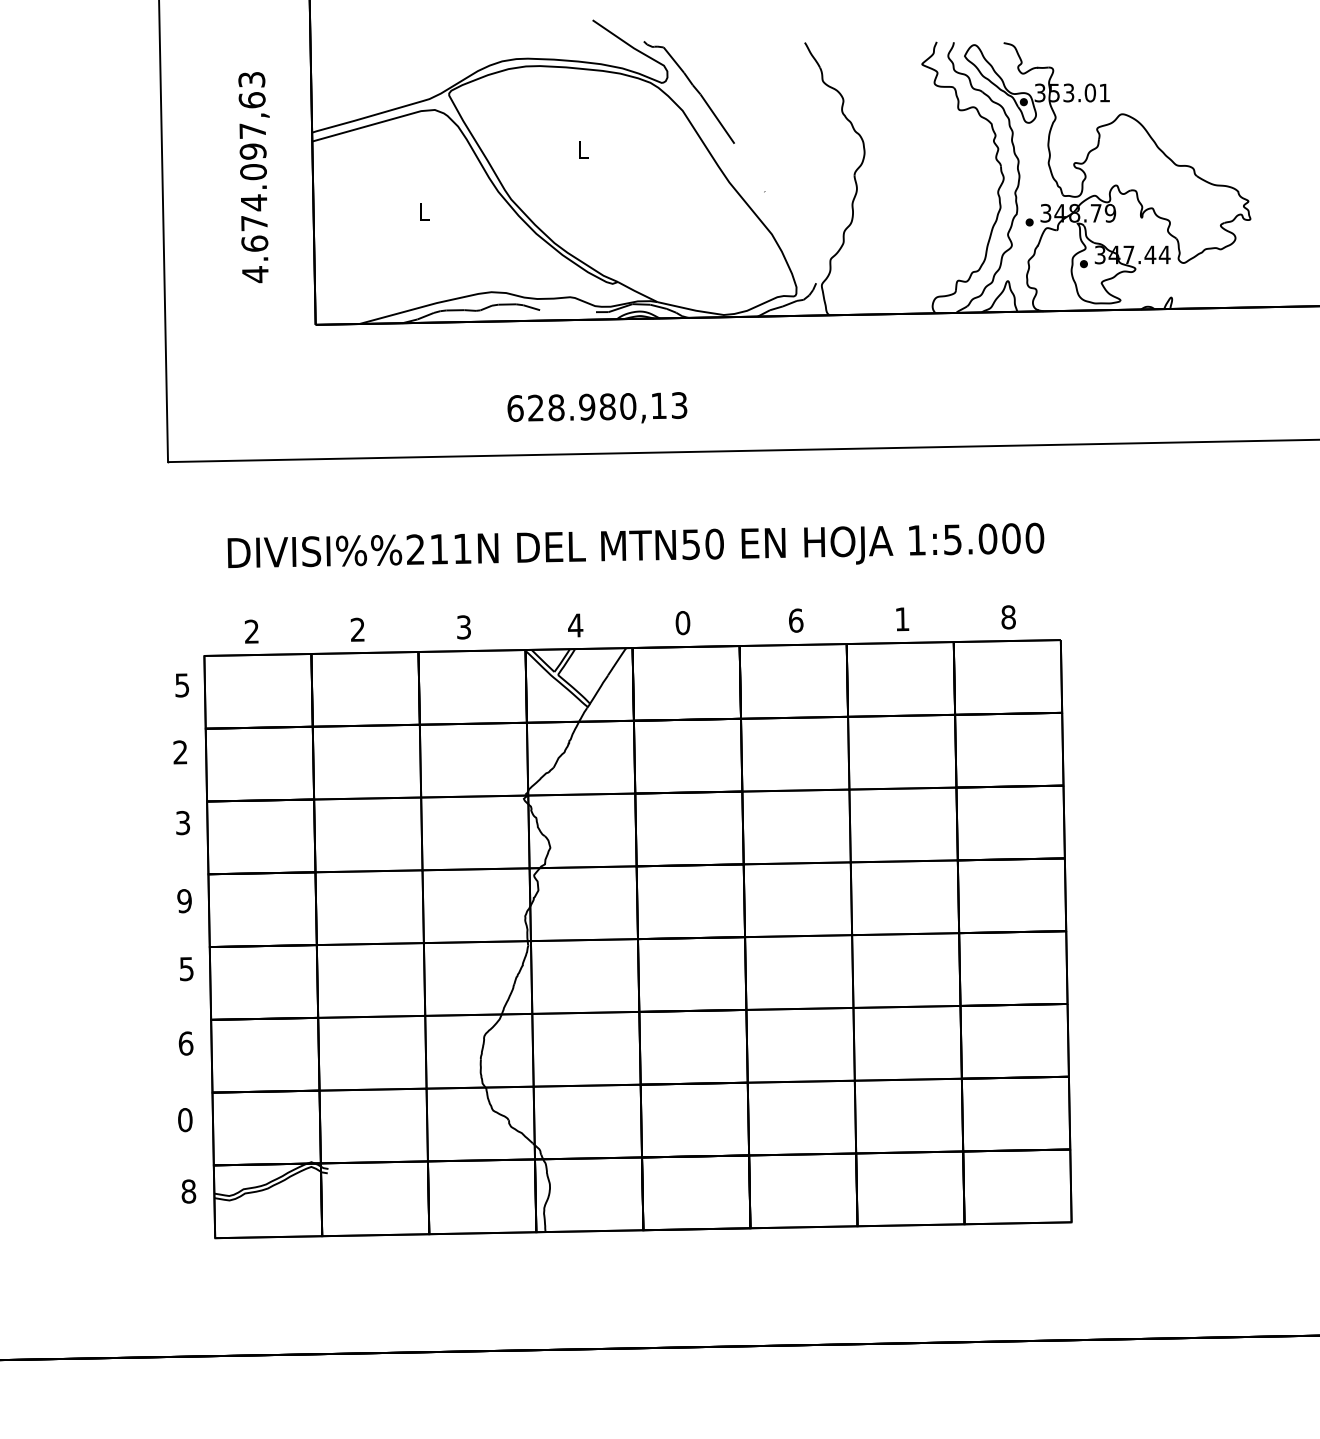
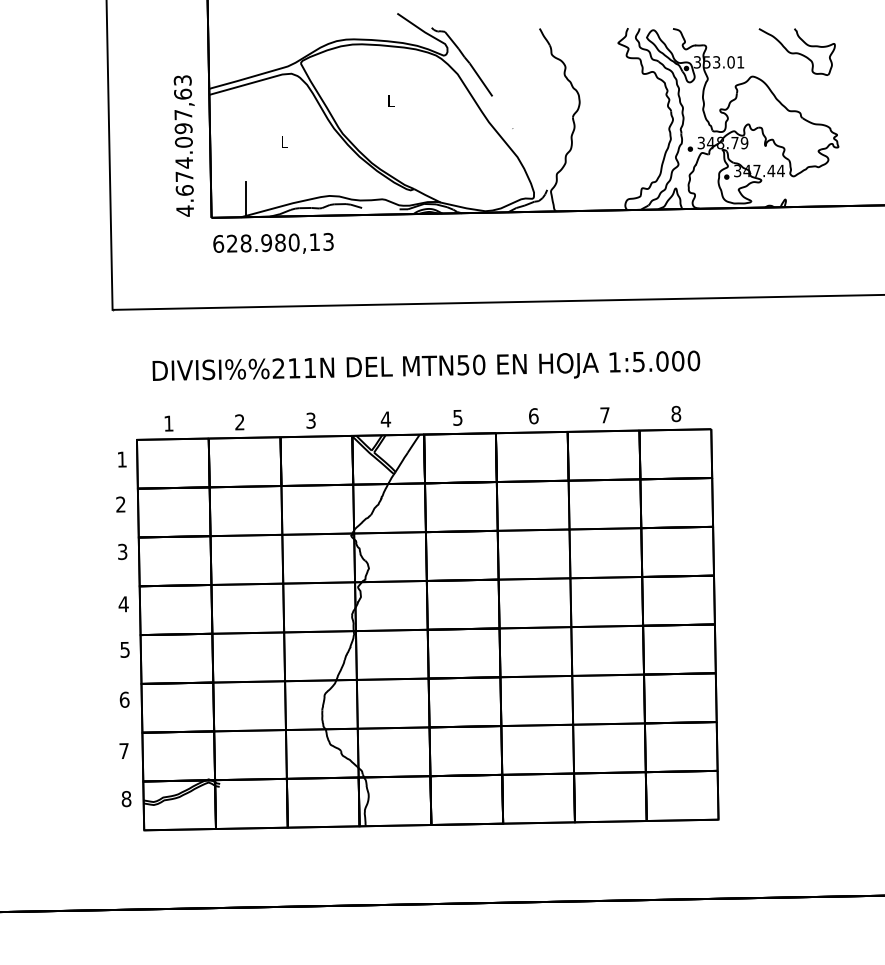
part: (1187, 76) -> (796, 51), added
text: (252, 176) -> (183, 145), moved
line: (367, 297) -> (246, 199), added
text: (597, 407) -> (273, 243), moved
text: (901, 619) -> (604, 415), 1 -> 7
text: (682, 622) -> (457, 417), 0 -> 5
text: (251, 631) -> (168, 423), 2 -> 1
text: (181, 685) -> (121, 459), 5 -> 1
text: (184, 901) -> (123, 604), 9 -> 4
text: (184, 1120) -> (123, 751), 0 -> 7

